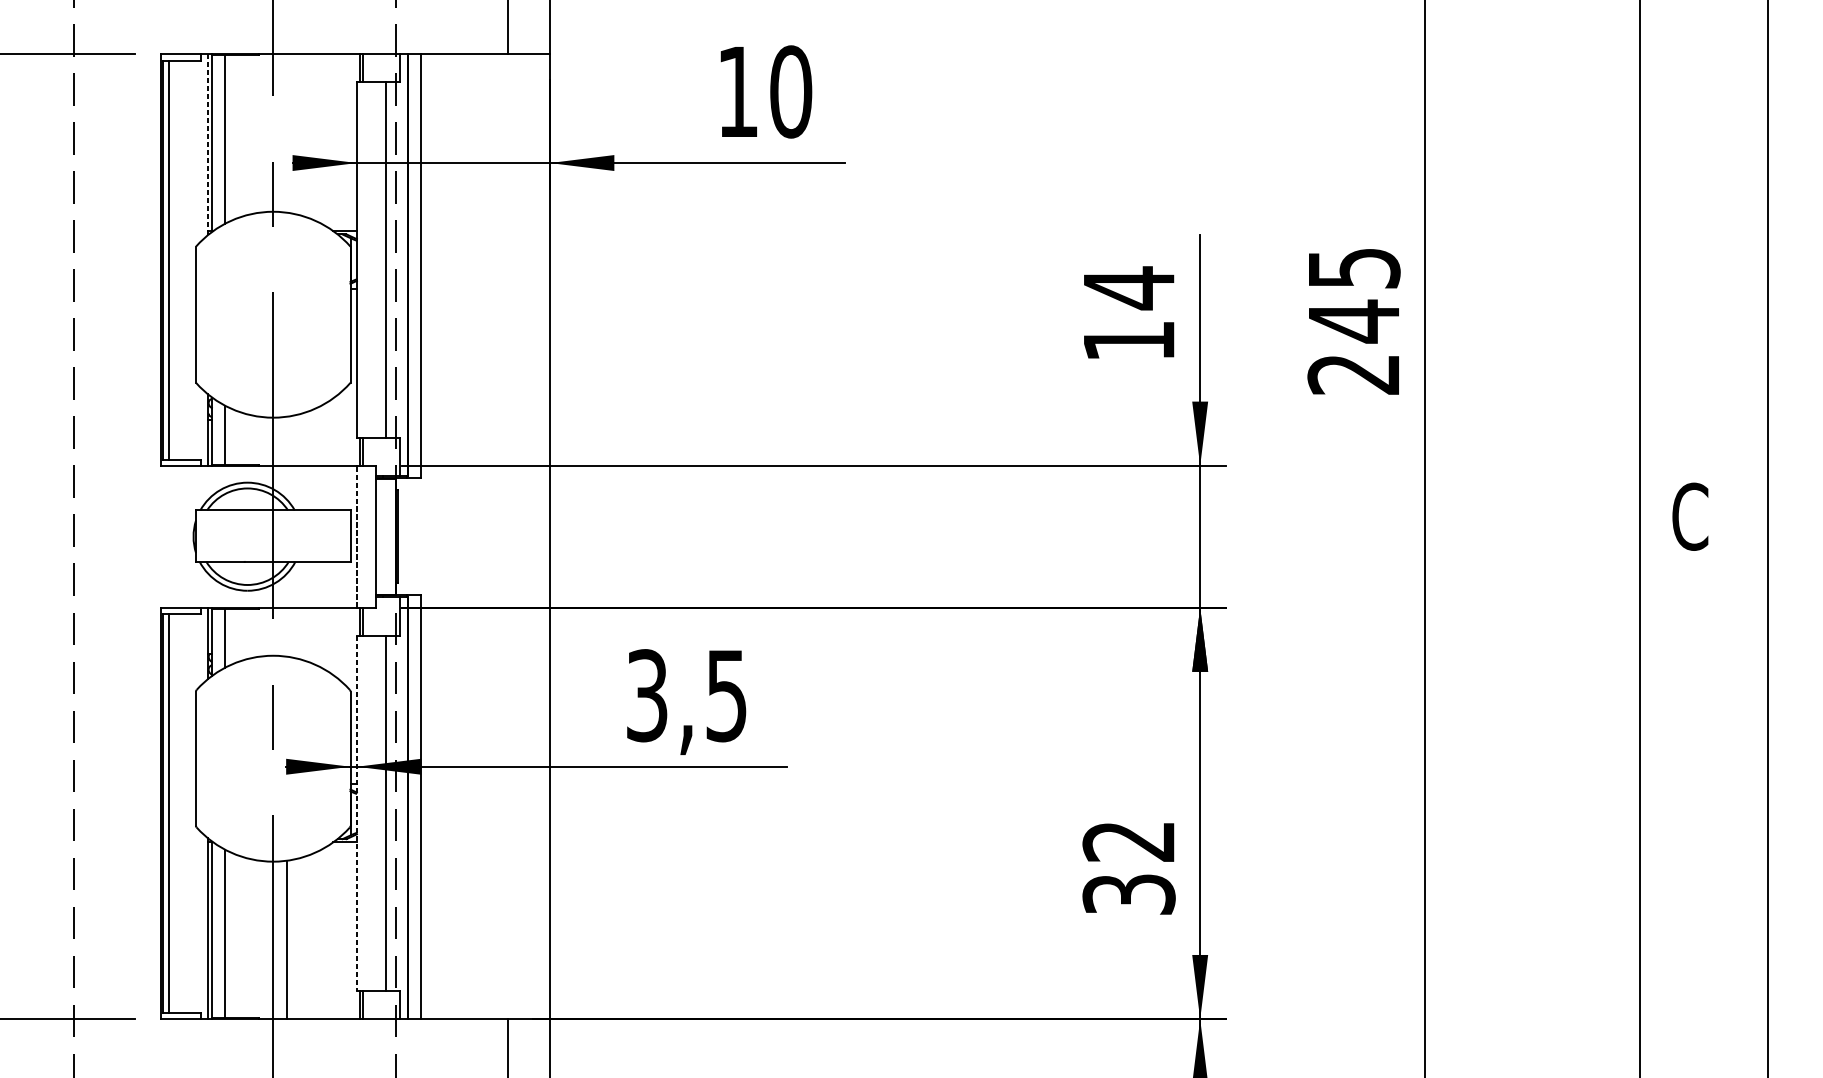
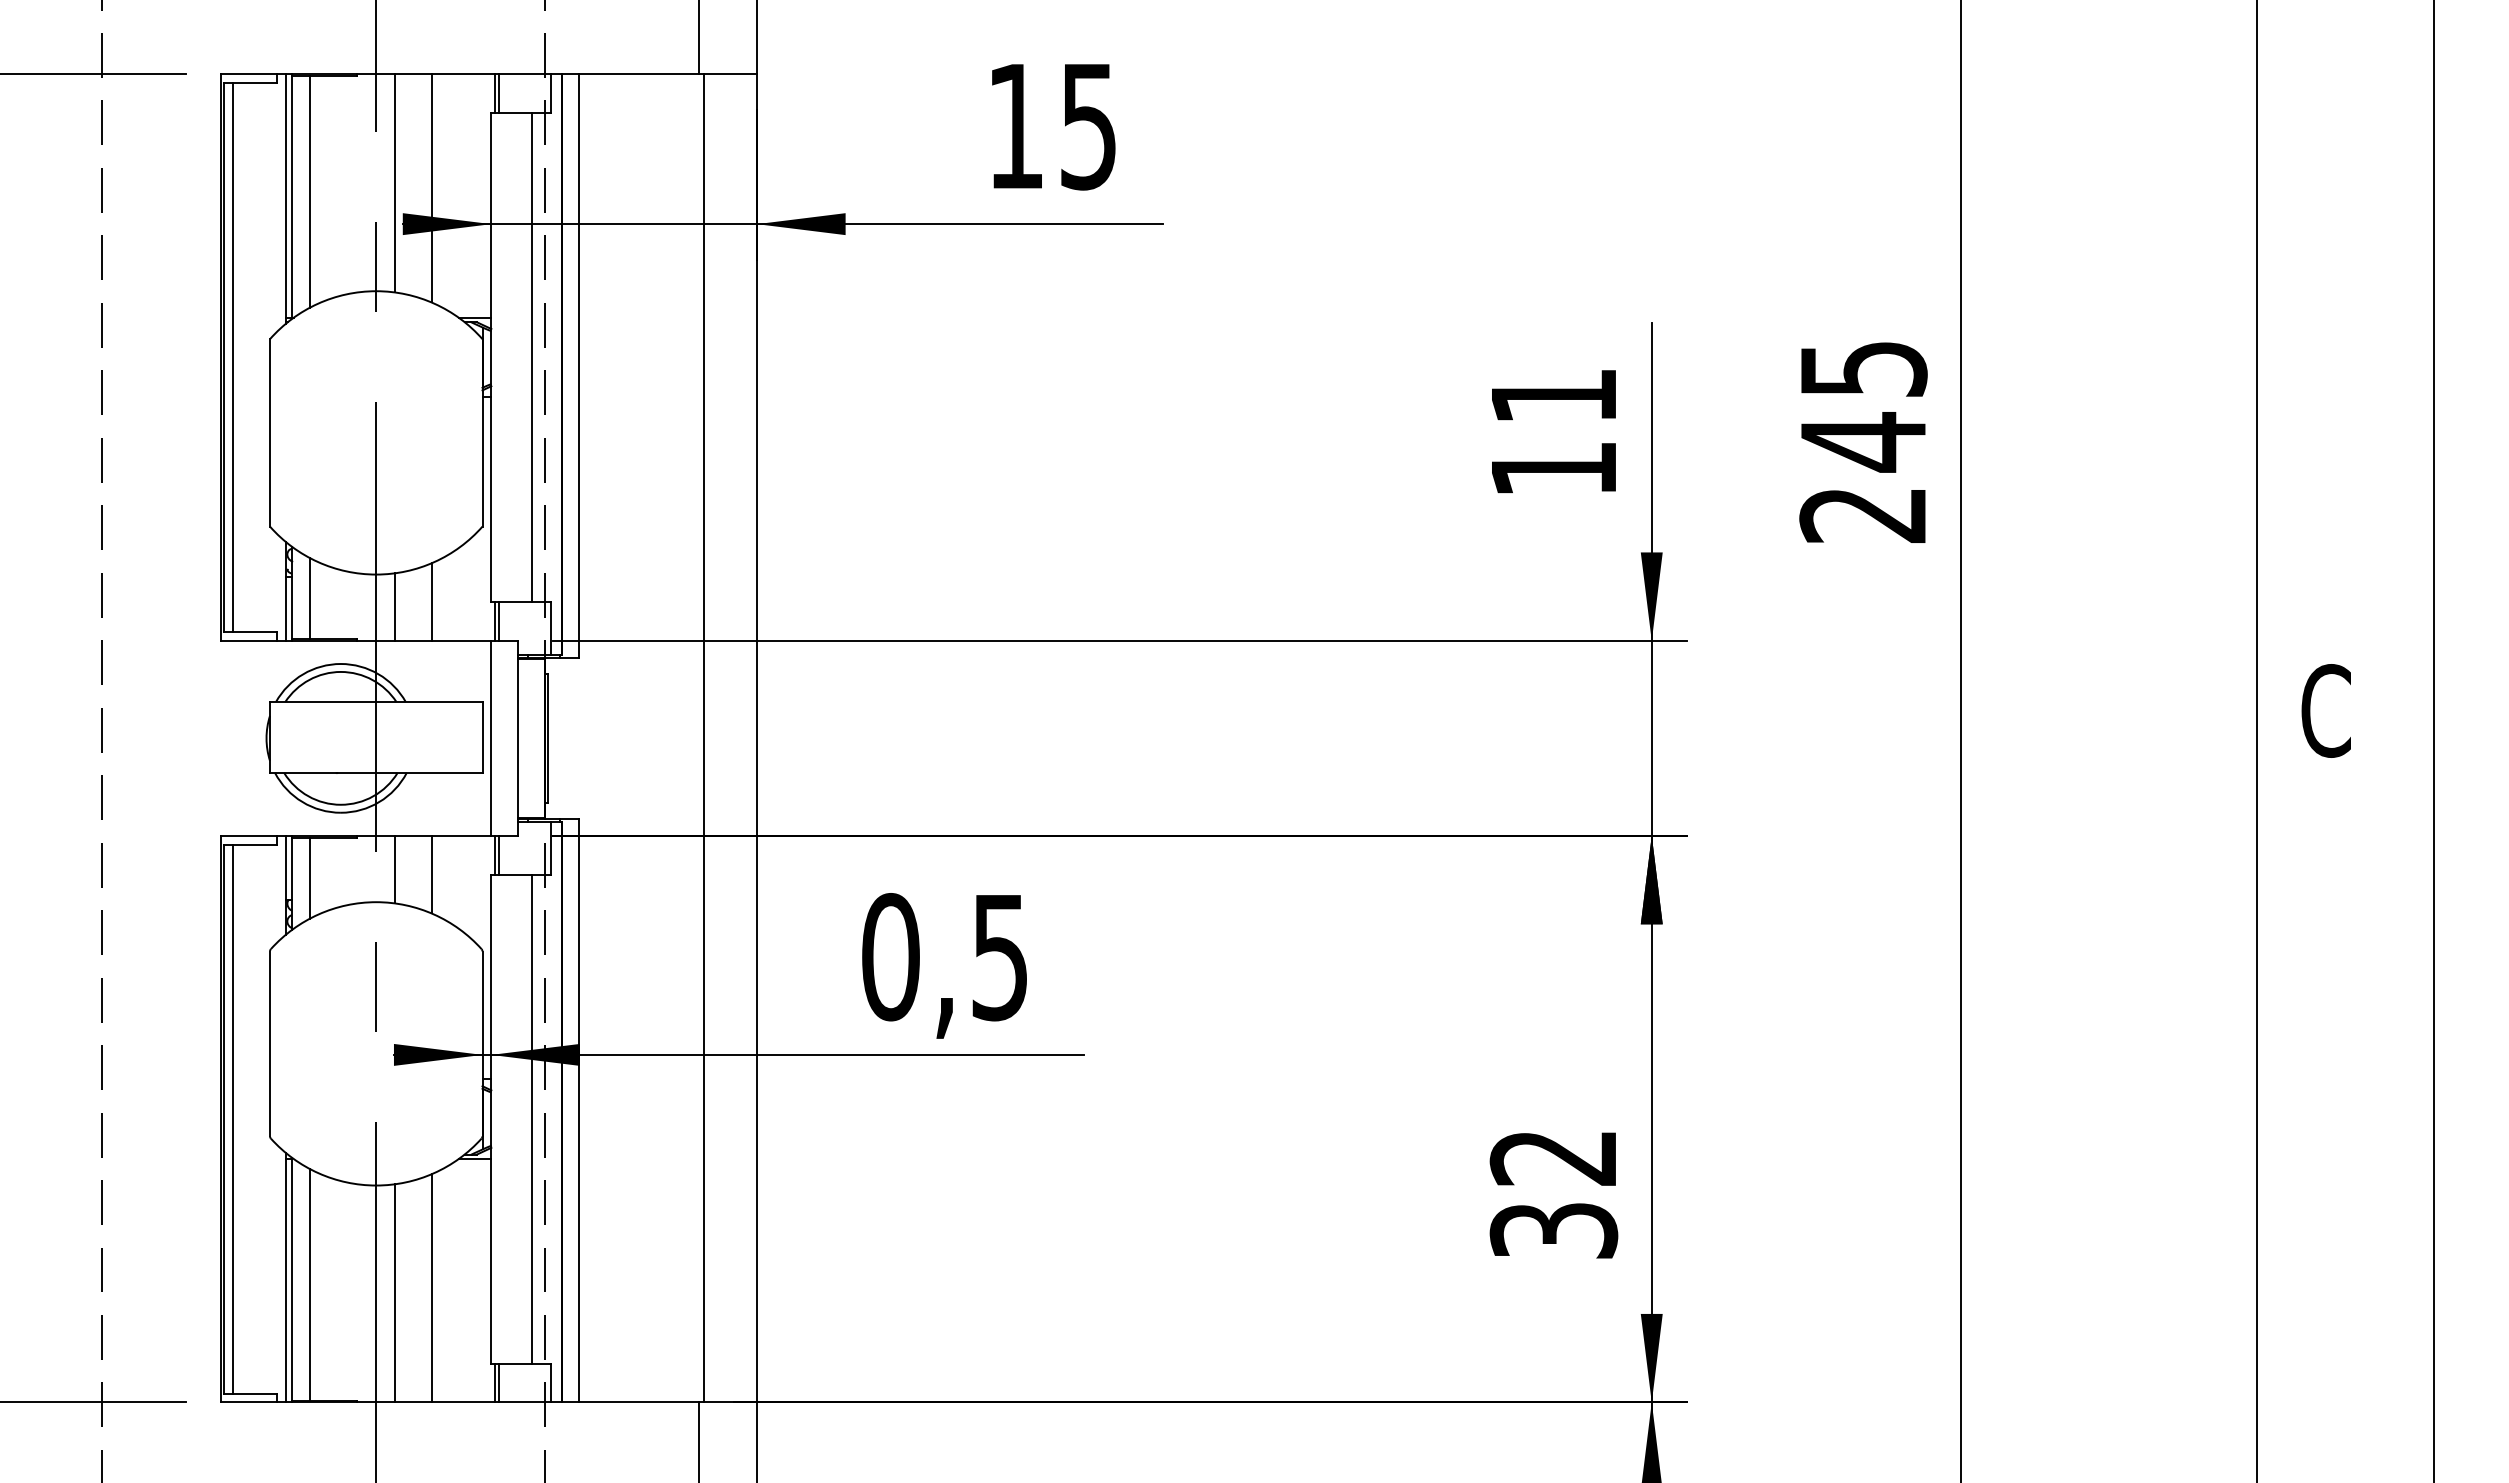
text: (790, 92) -> (1088, 126), 10 -> 15
line: (286, 133) -> (394, 183), added
line: (313, 137) -> (431, 188), added
line: (208, 145) -> (286, 199), dashed -> solid
text: (1128, 288) -> (1553, 396), 14 -> 11
line: (313, 437) -> (431, 601), added
line: (286, 440) -> (394, 606), added
line: (357, 536) -> (491, 737), dashed -> solid
line: (511, 536) -> (703, 738), added
line: (286, 632) -> (394, 869), added
line: (313, 635) -> (431, 874), added
text: (646, 695) -> (890, 957), 3,5 -> 0,5
line: (357, 813) -> (491, 1119), dashed -> solid
line: (313, 936) -> (431, 1288), added

